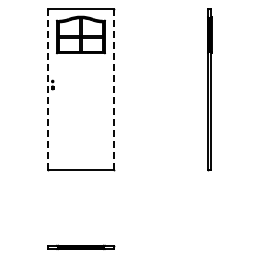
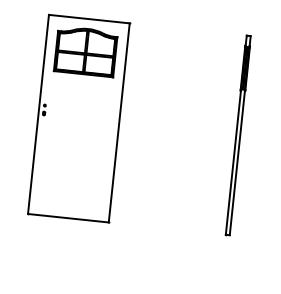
line: (48, 88) -> (38, 113), dashed -> solid
line: (113, 89) -> (119, 123), dashed -> solid

